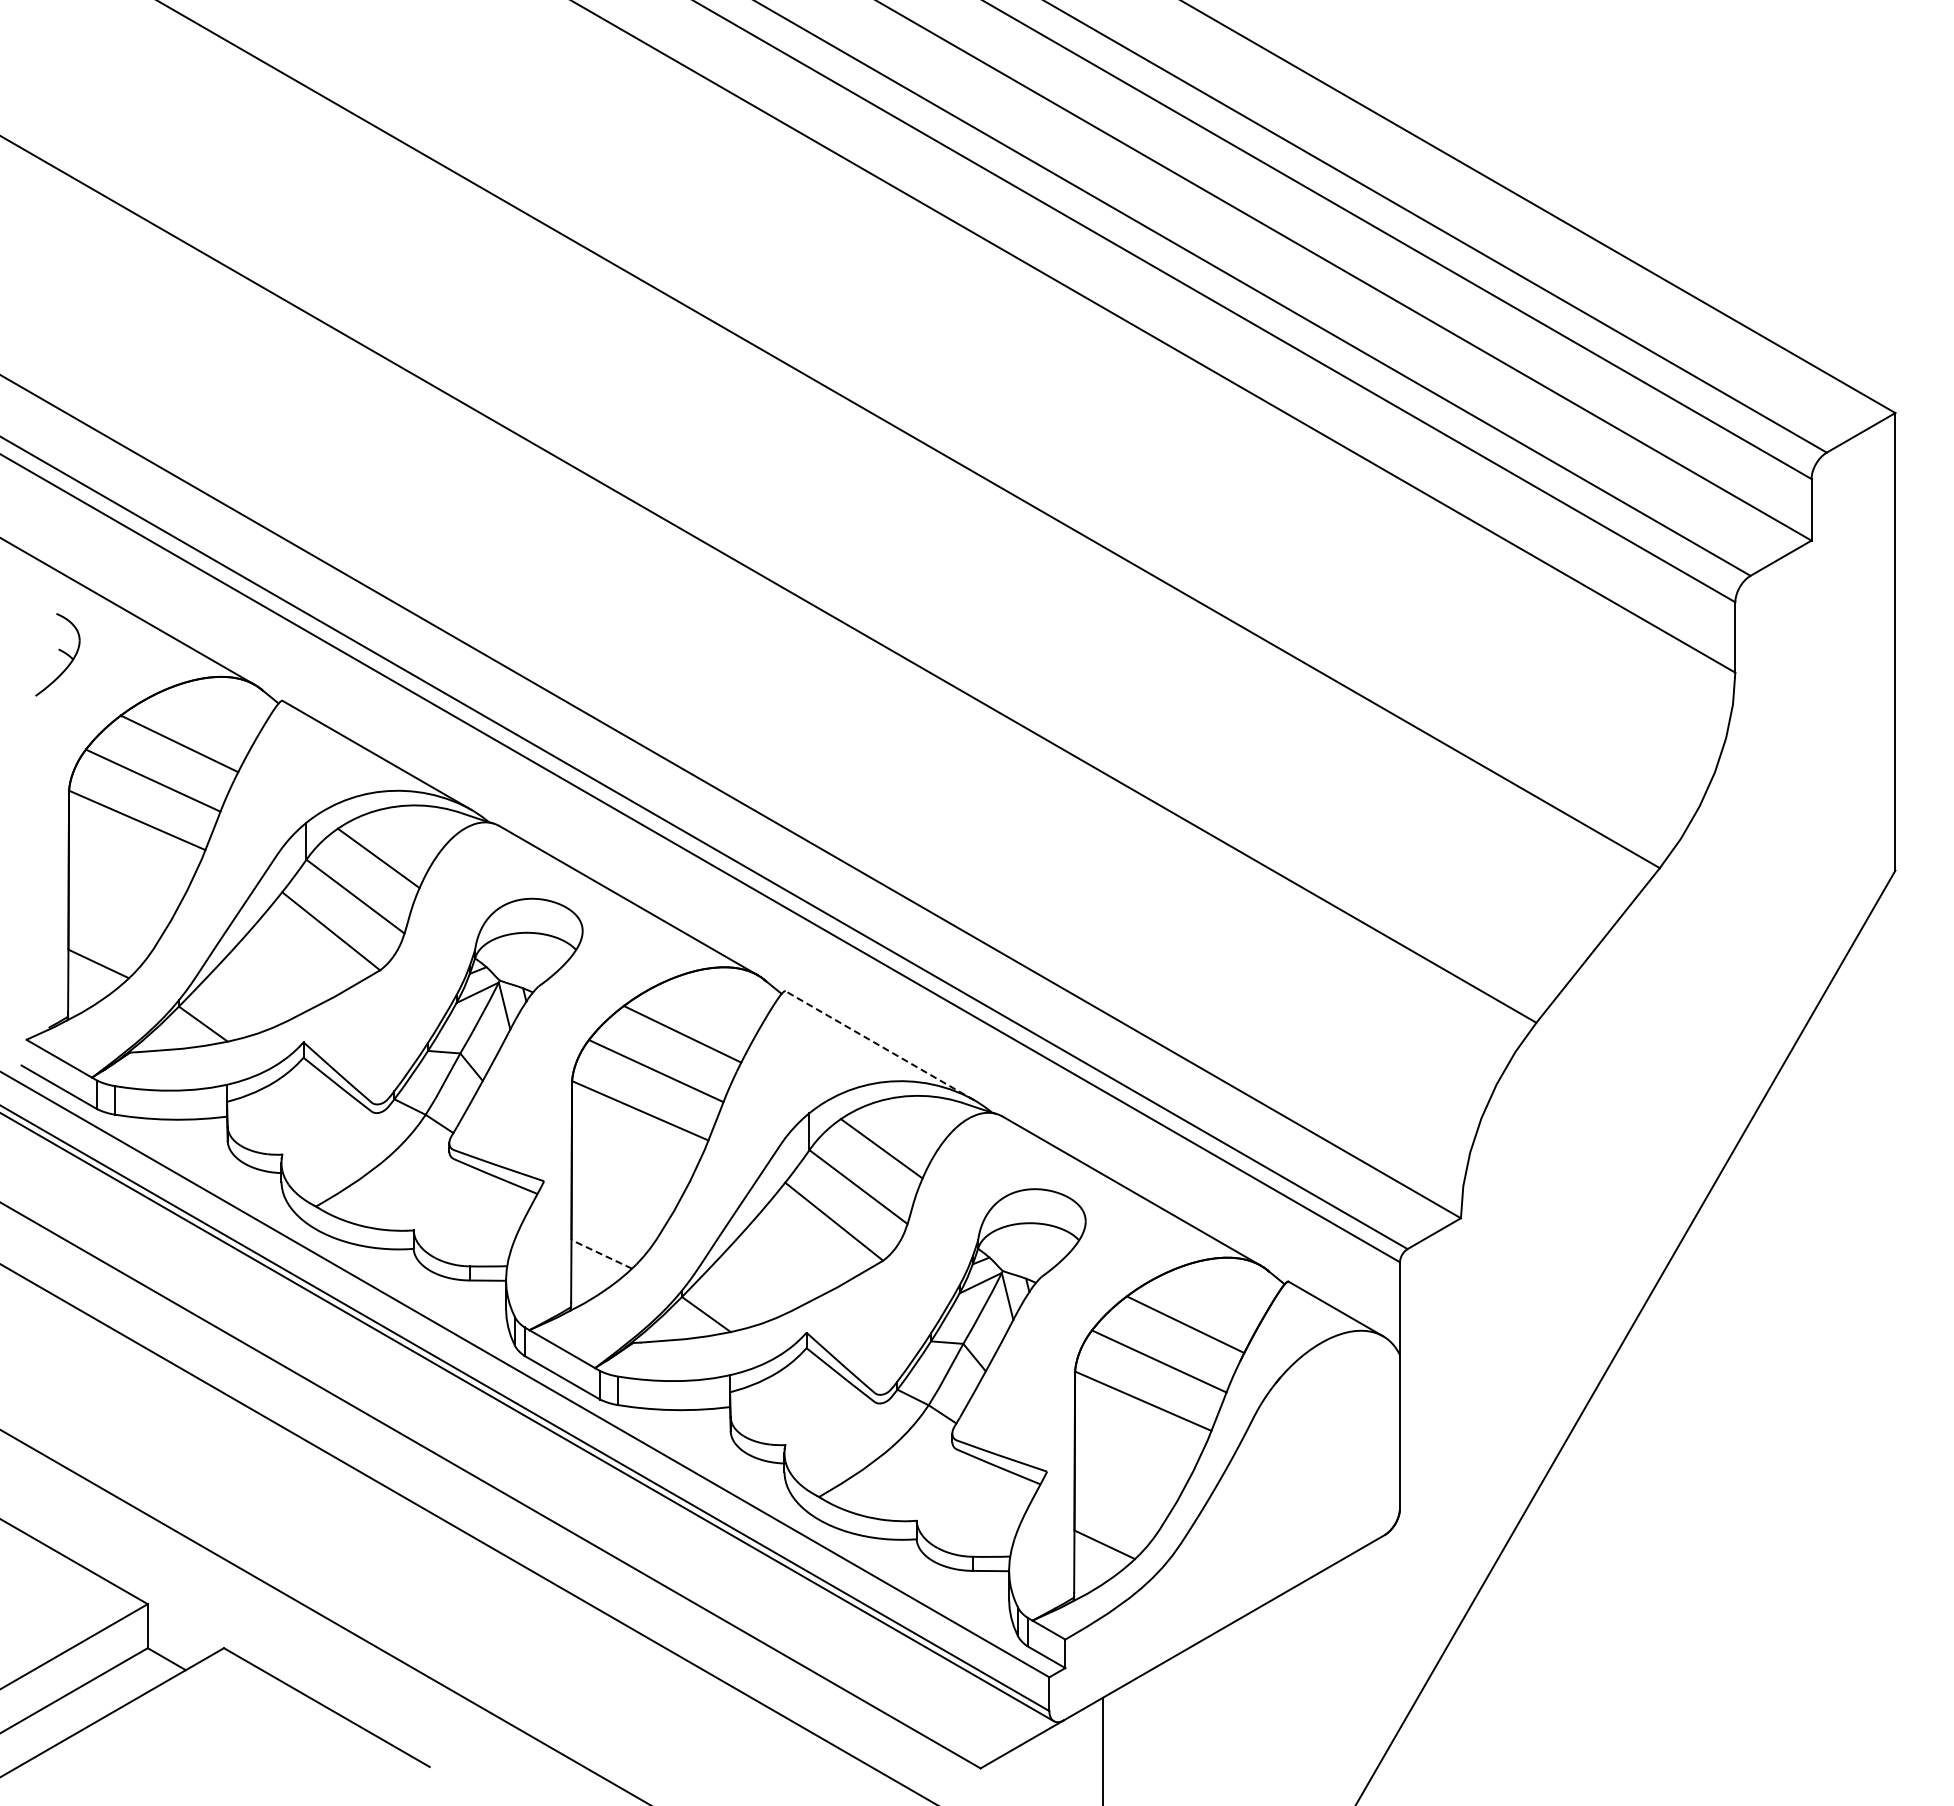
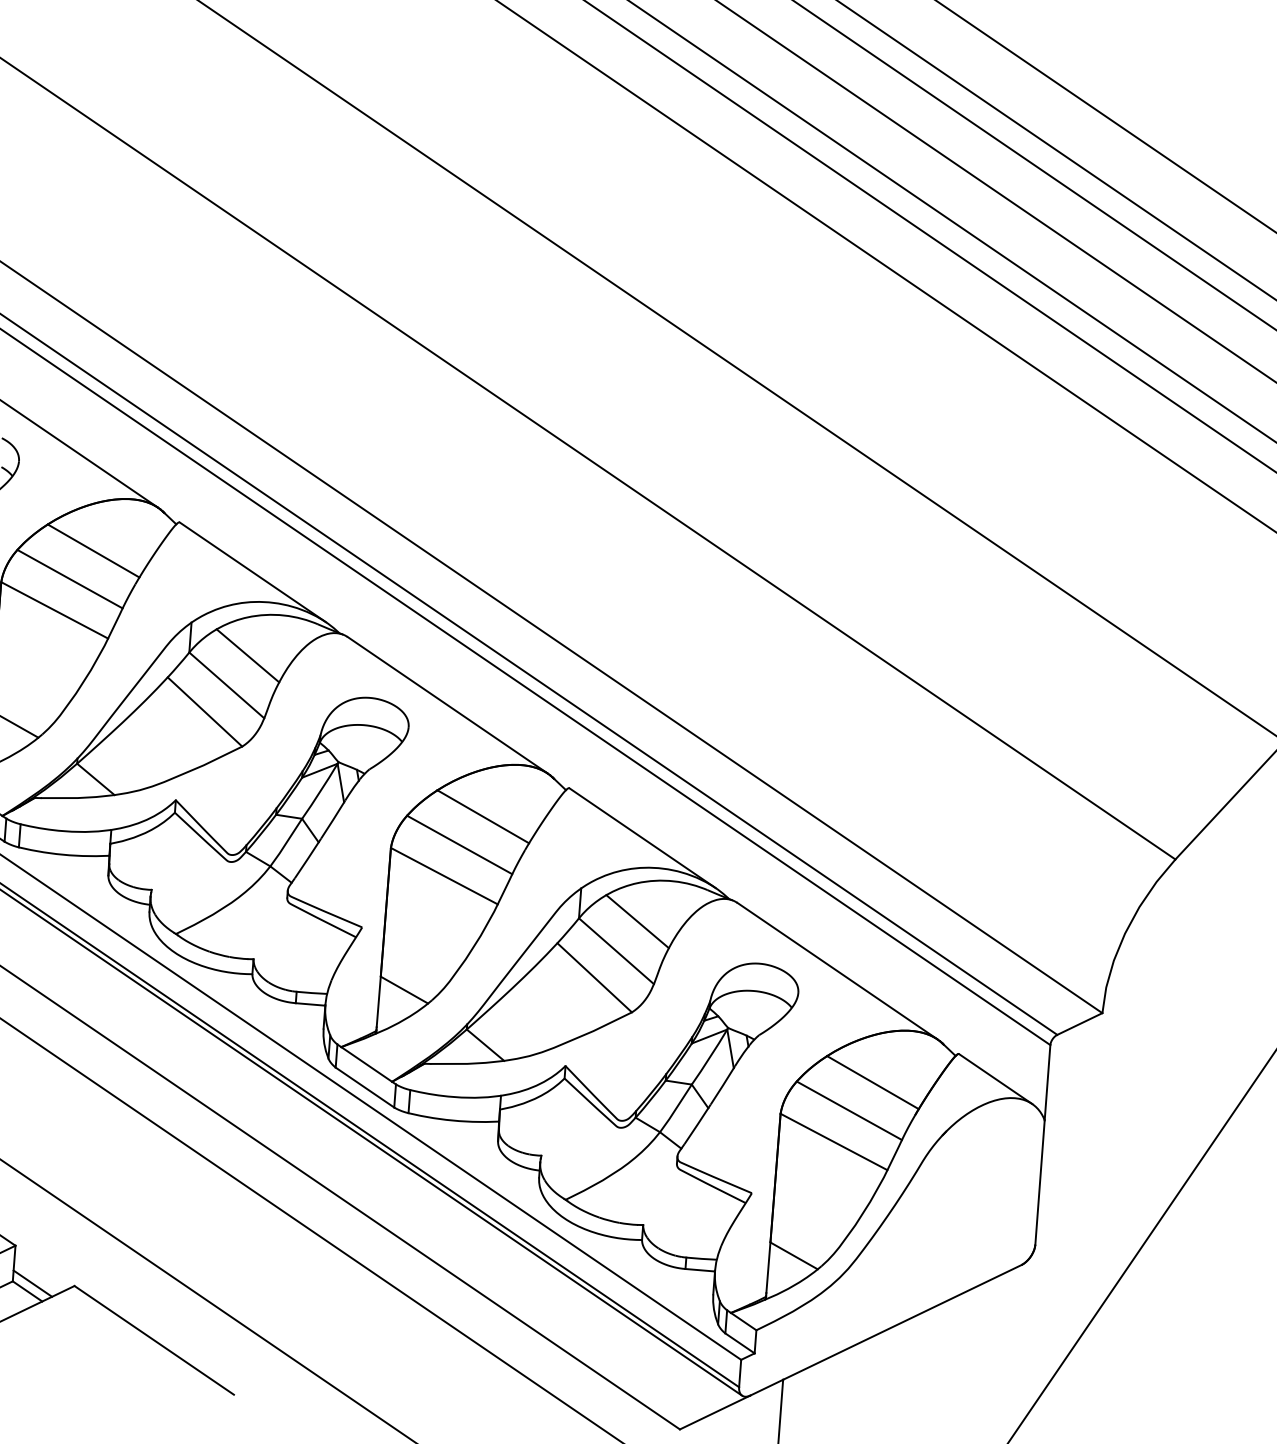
line: (879, 1045) -> (642, 837), dashed -> solid
line: (601, 1254) -> (404, 990), dashed -> solid
line: (172, 1648) -> (32, 1283), added

